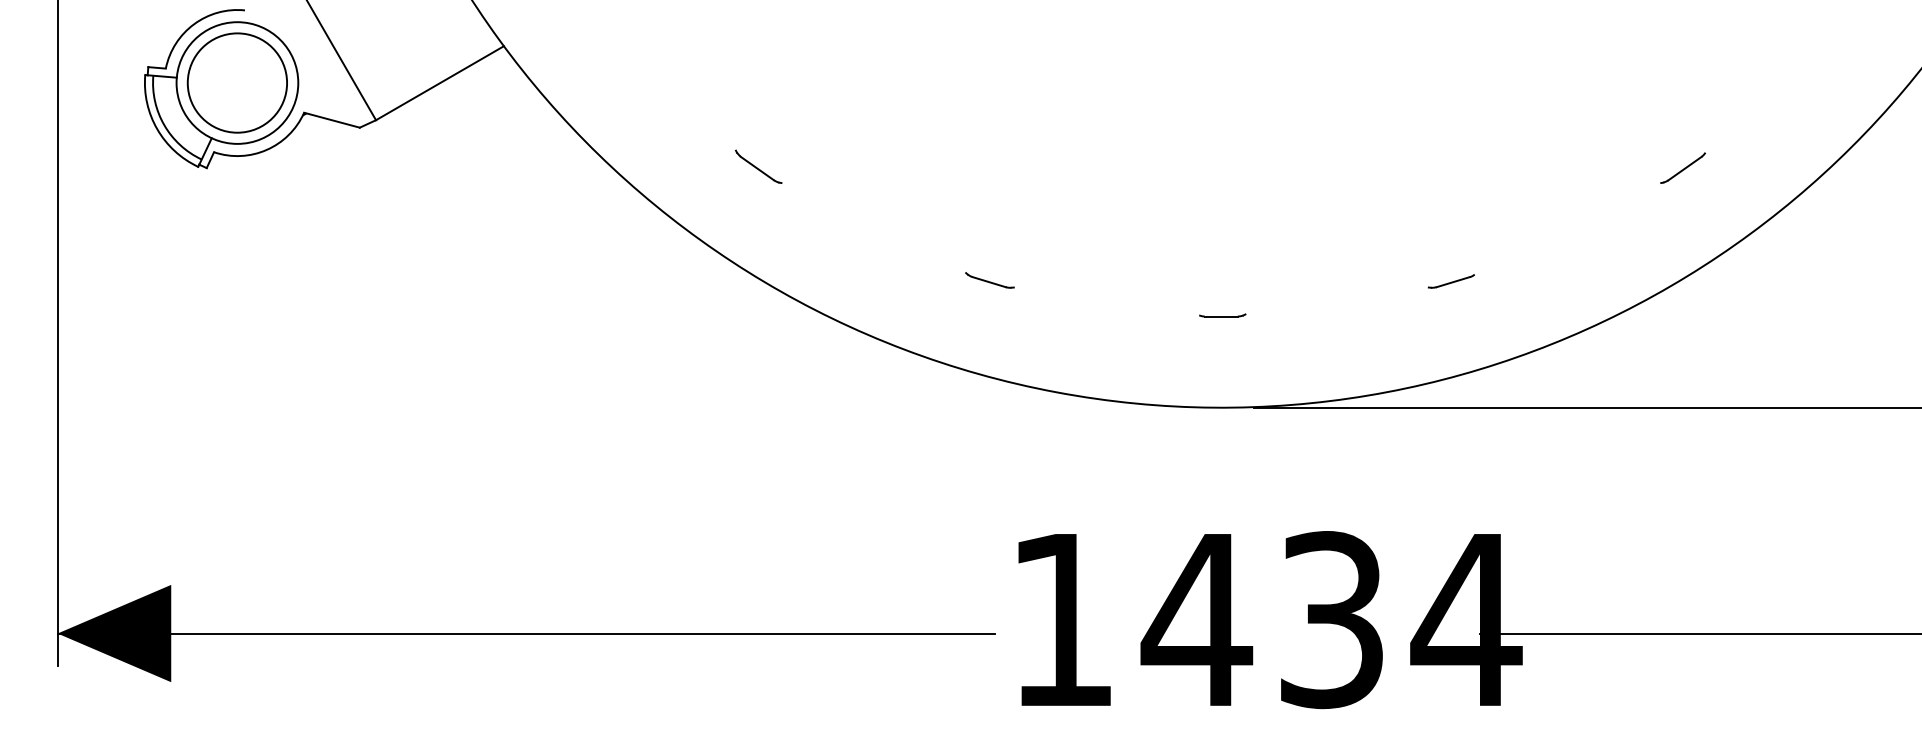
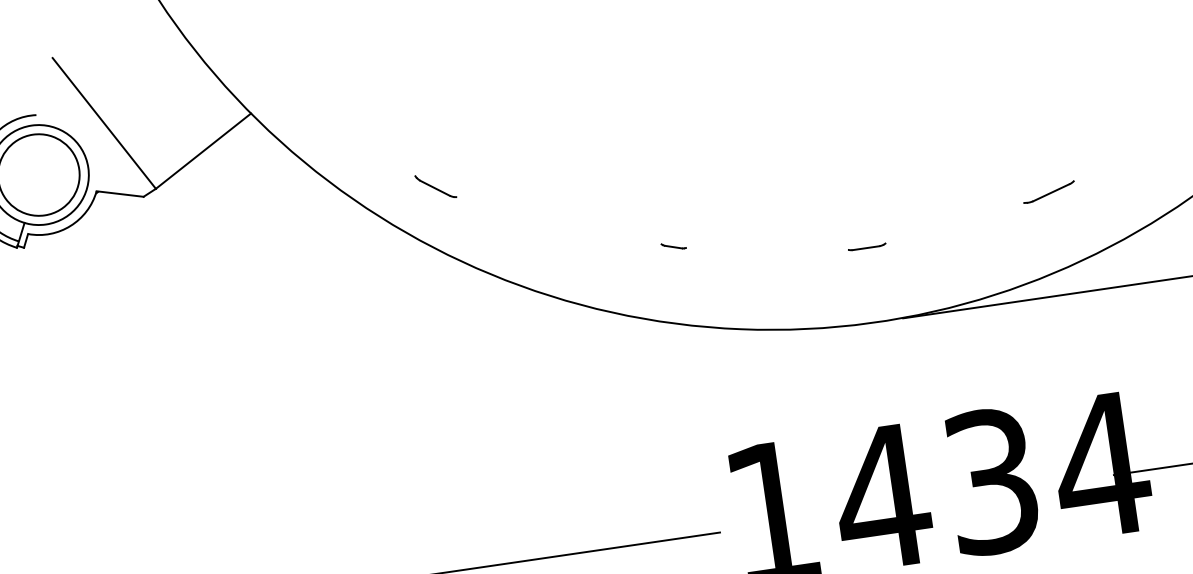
part: (758, 166) -> (435, 186), moved
part: (989, 280) -> (673, 246), size x0.6
part: (1450, 281) -> (1048, 192), size x1.4

